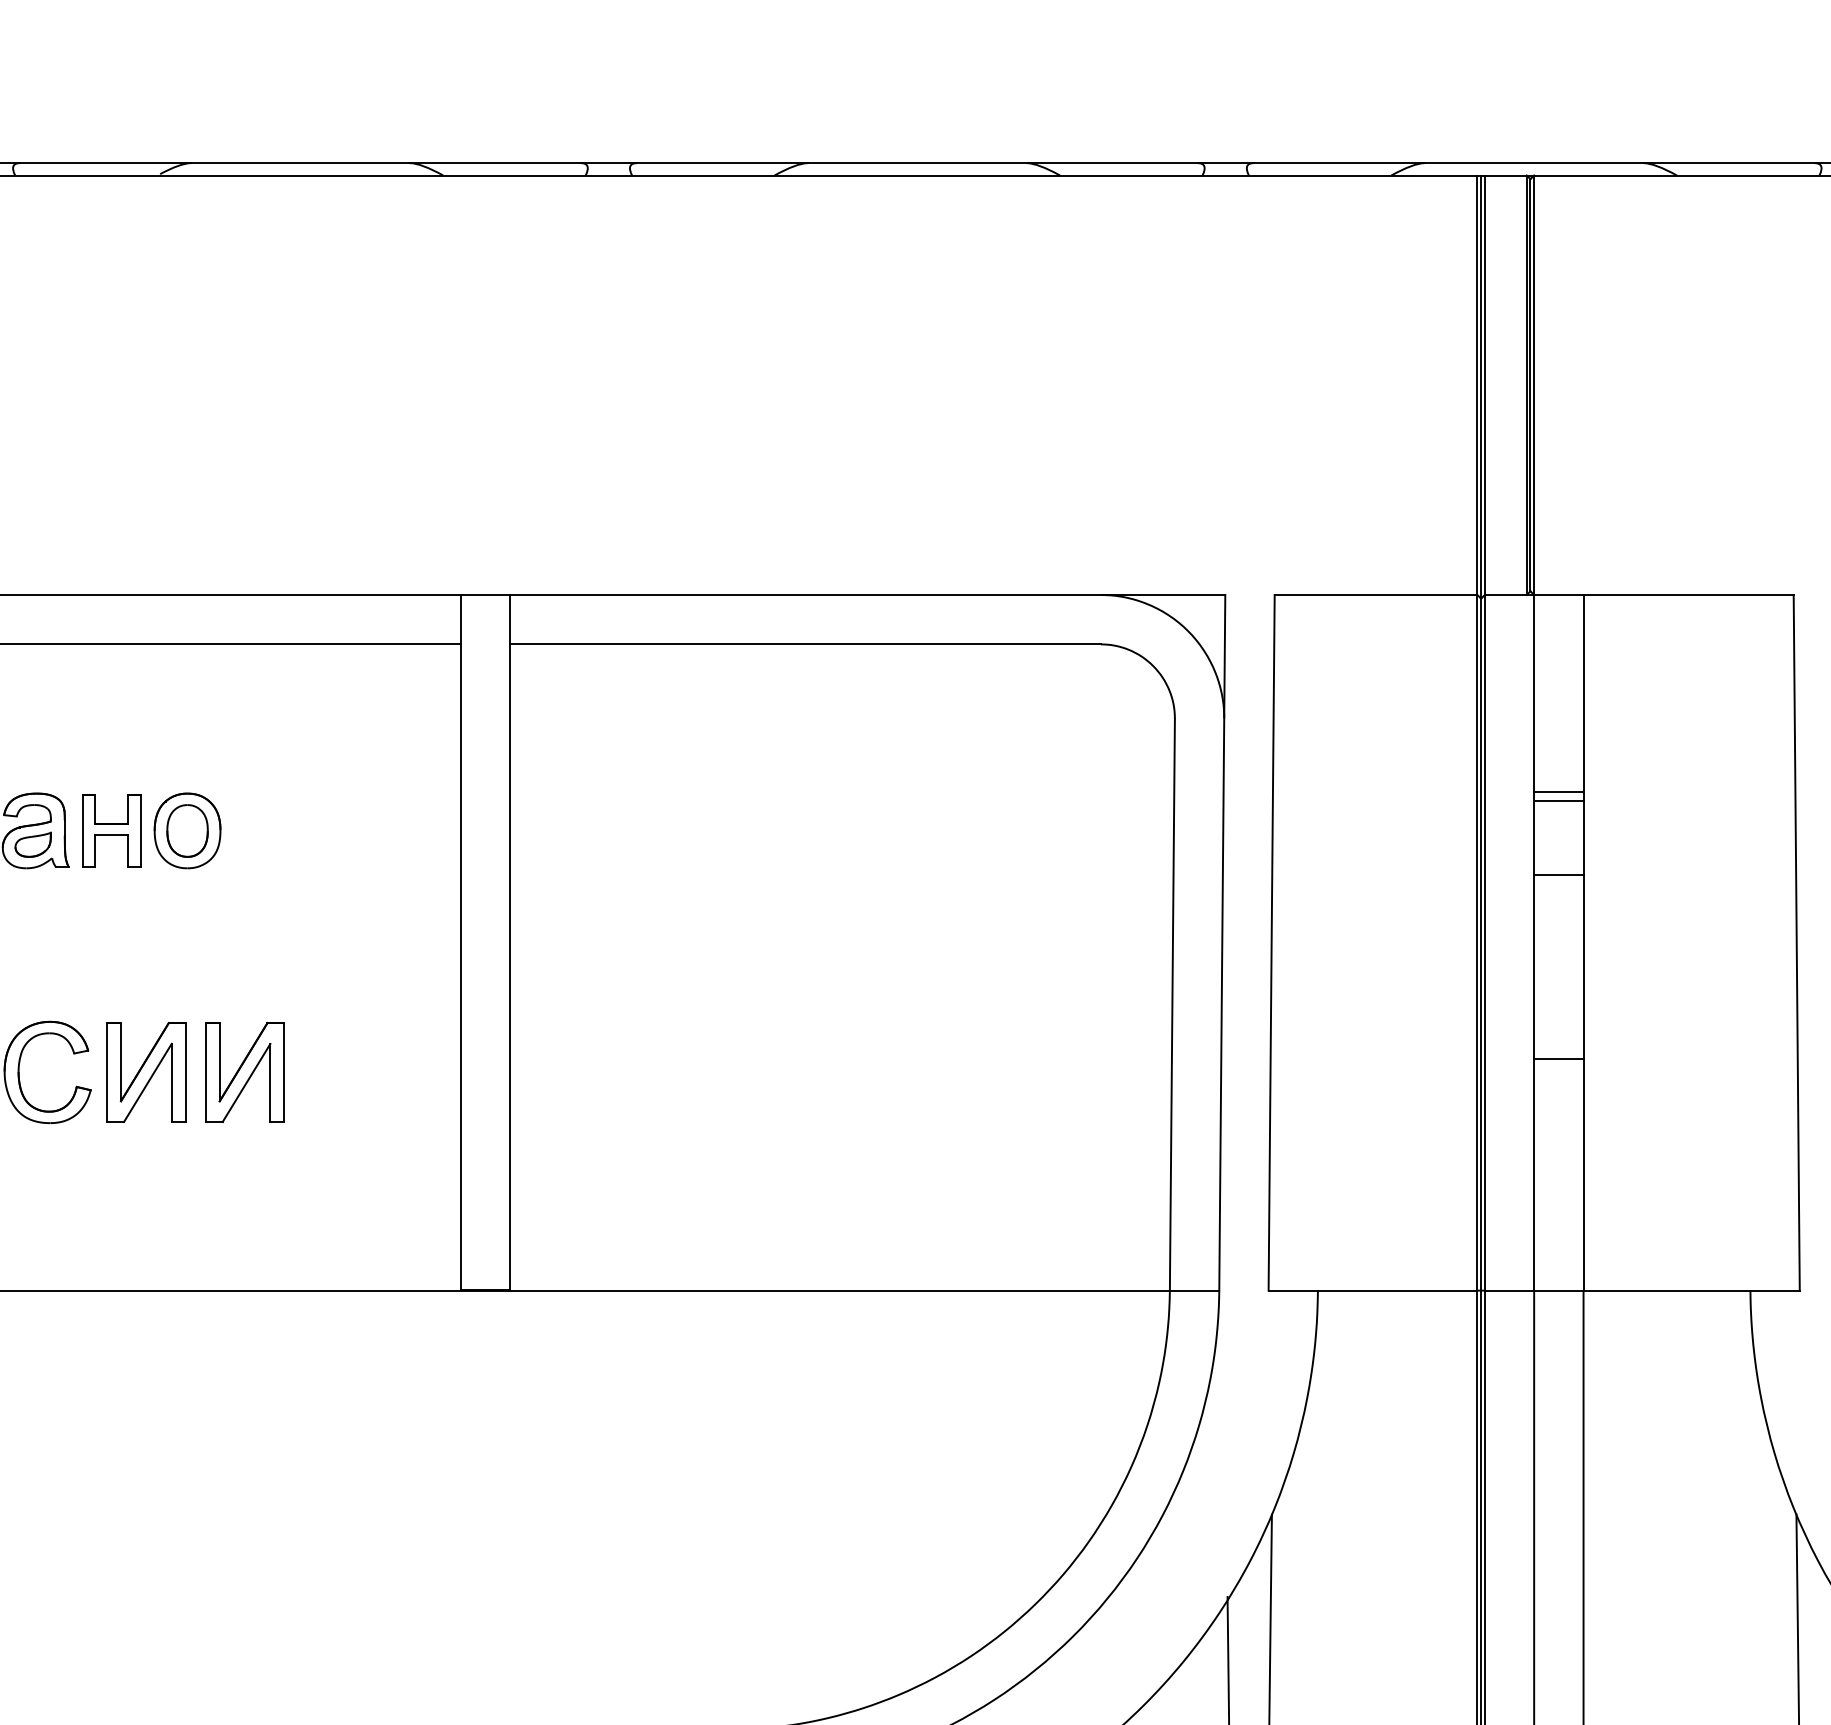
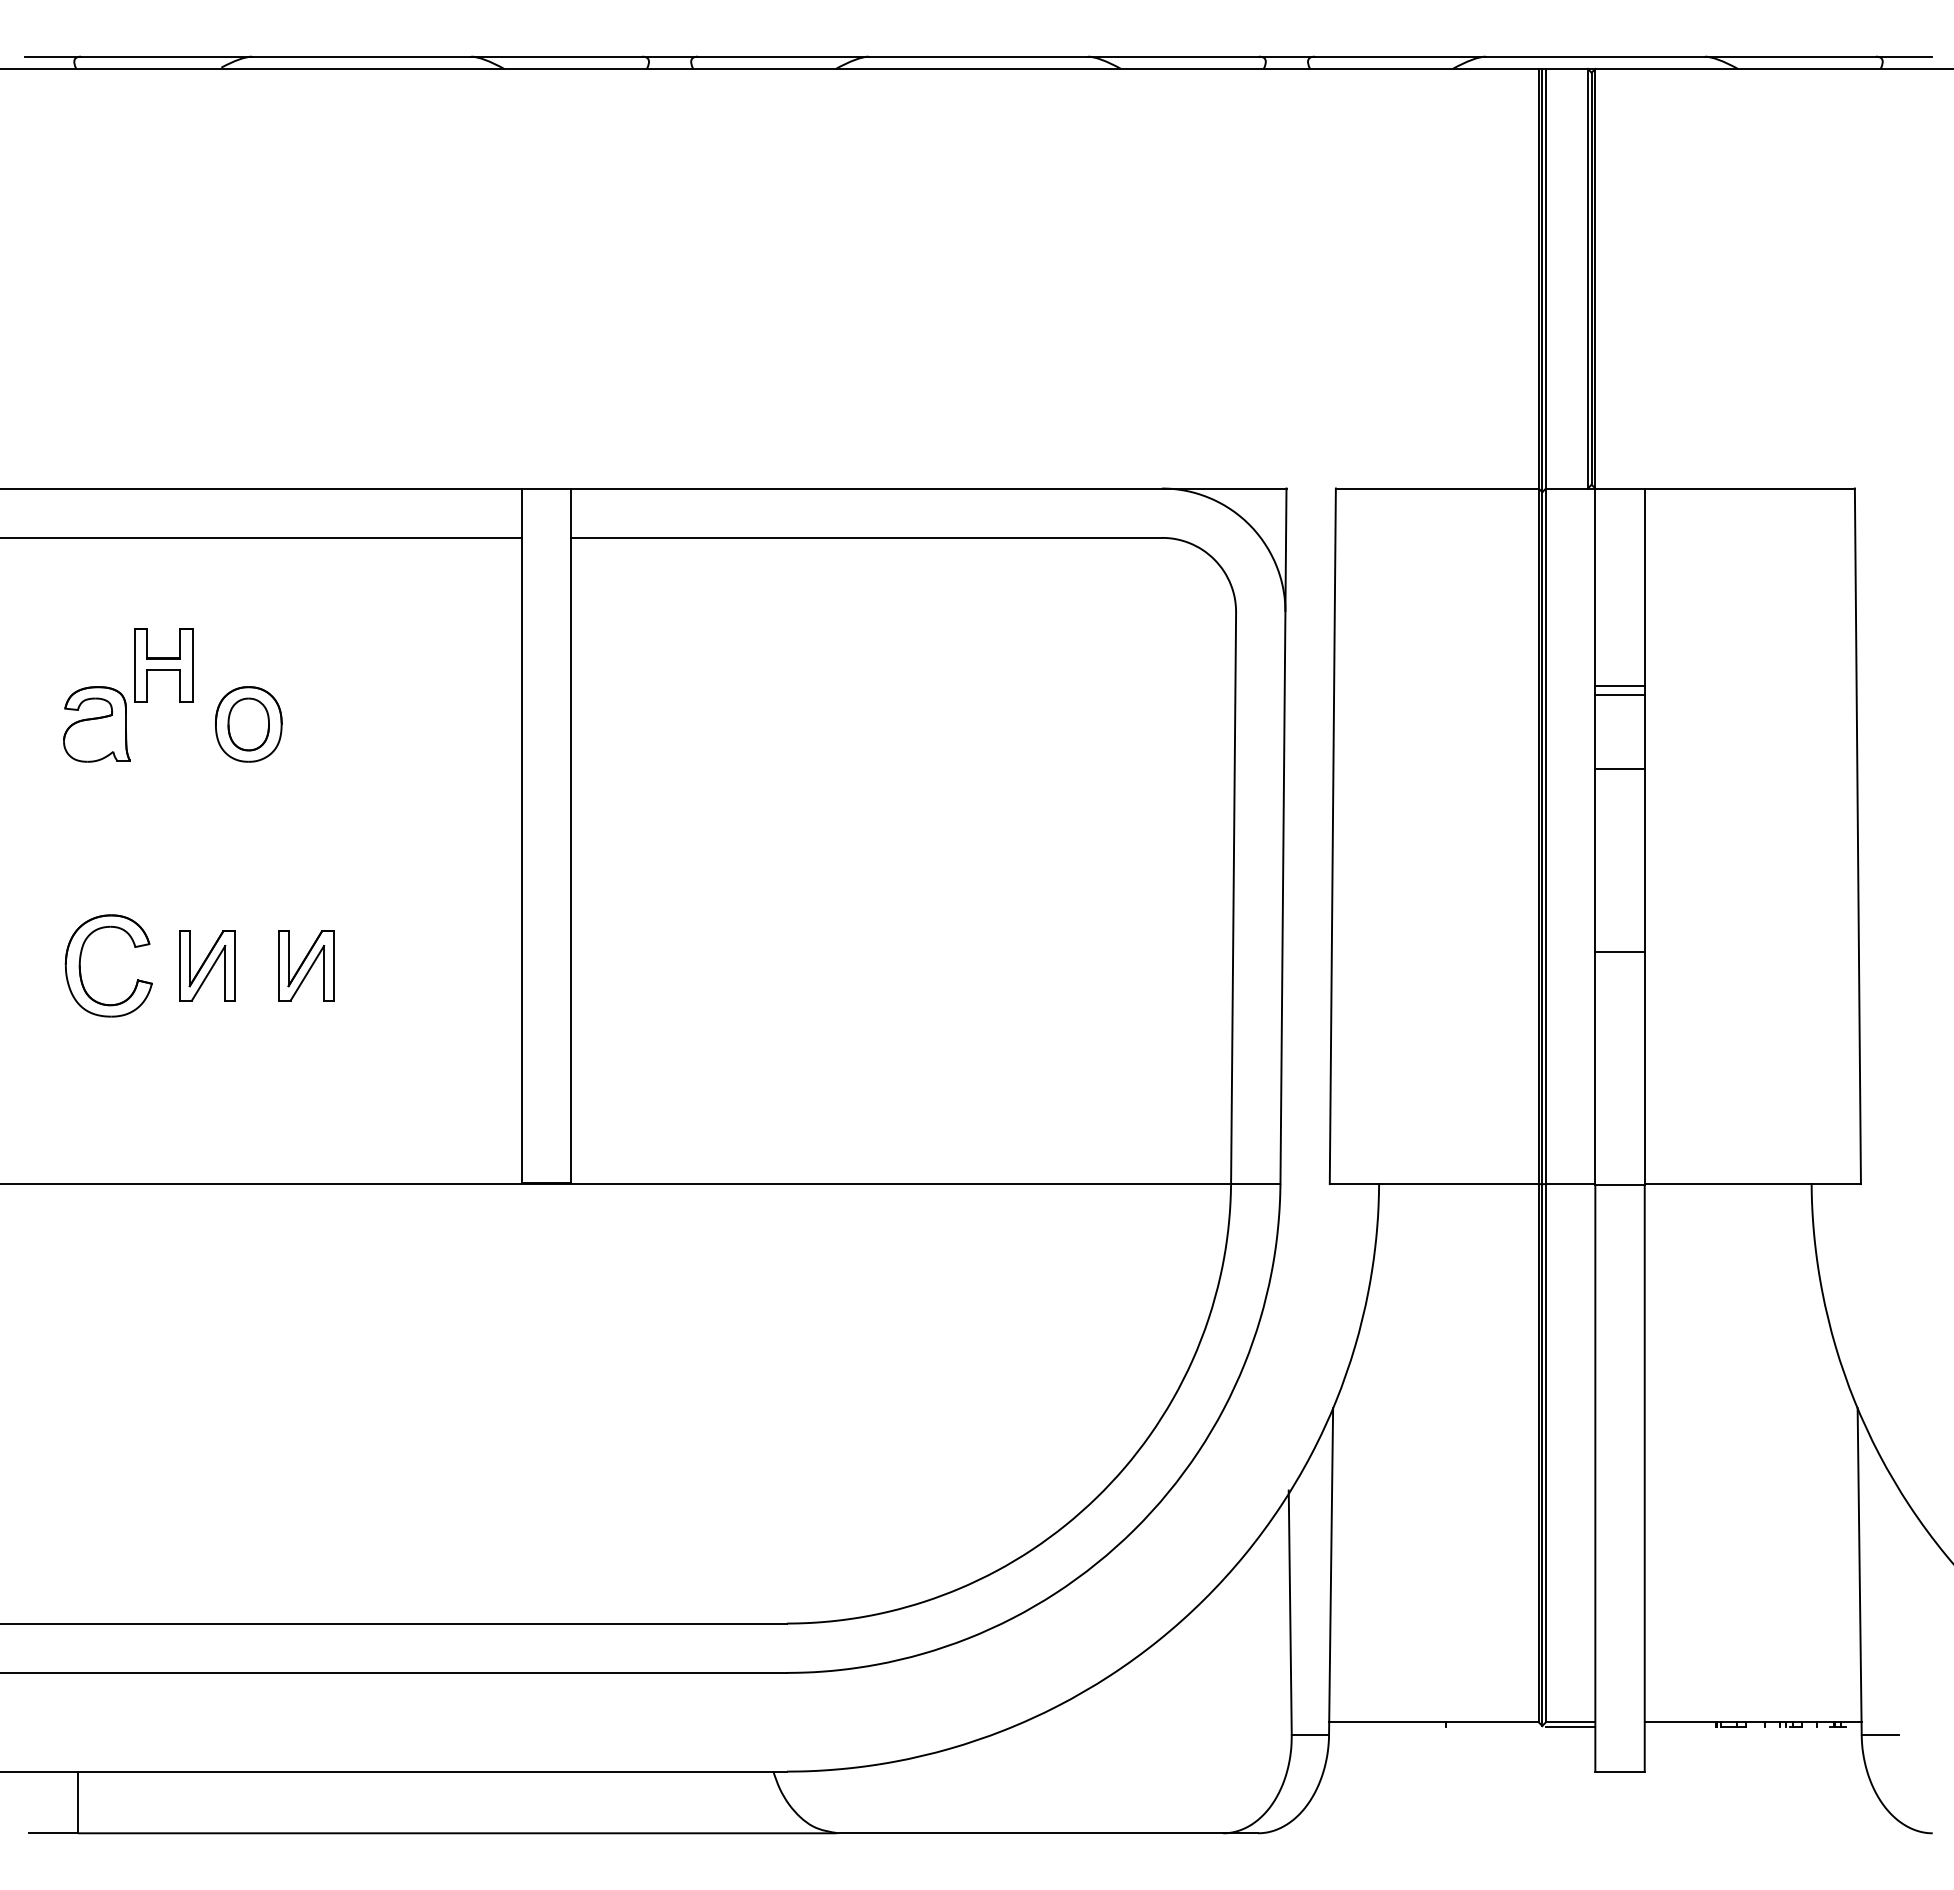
part: (111, 830) -> (163, 665), moved
part: (33, 844) -> (94, 738), removed
part: (146, 1071) -> (207, 965), size x0.7
part: (245, 1071) -> (306, 965), size x0.7

